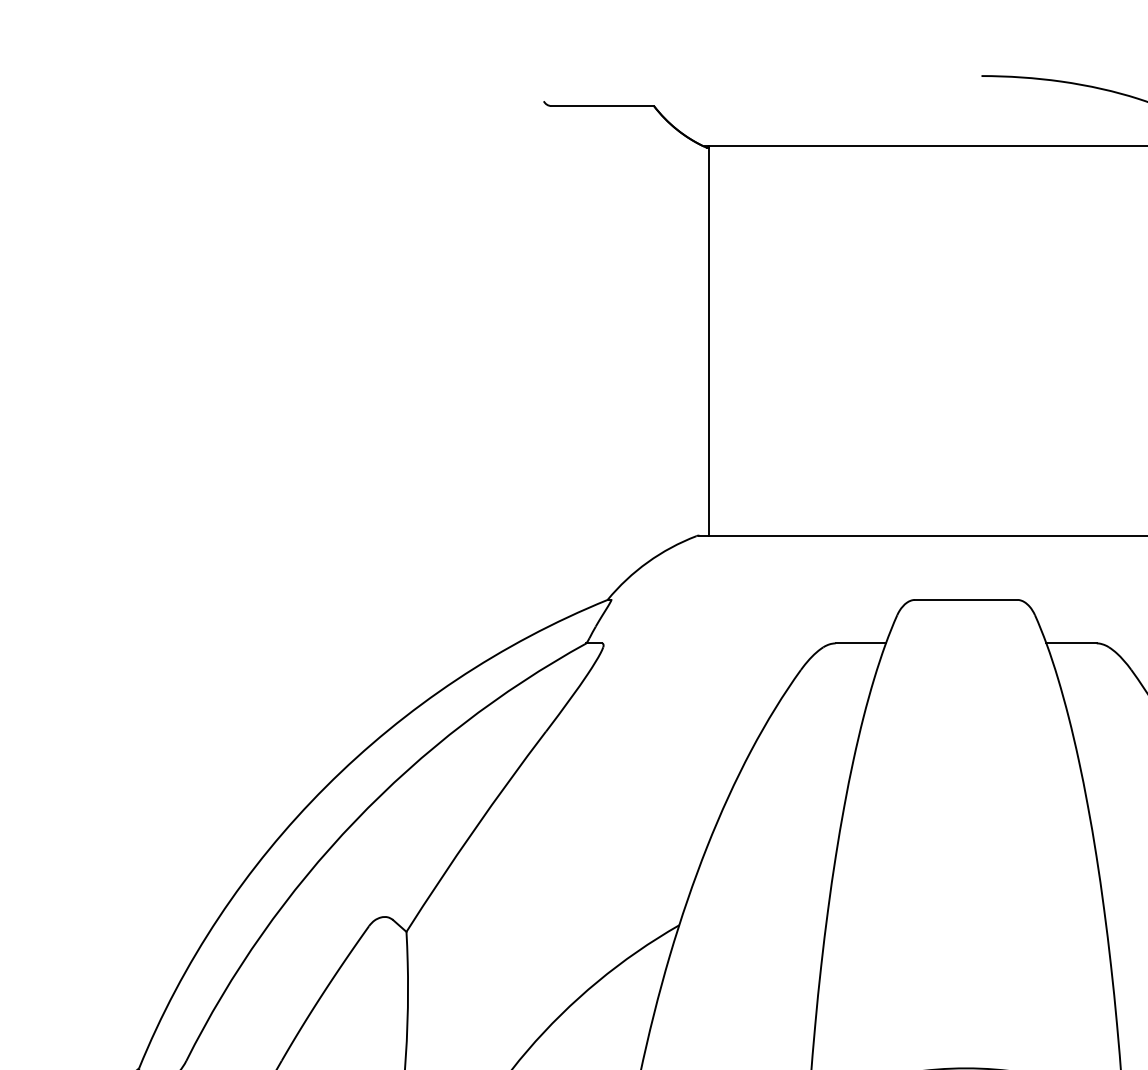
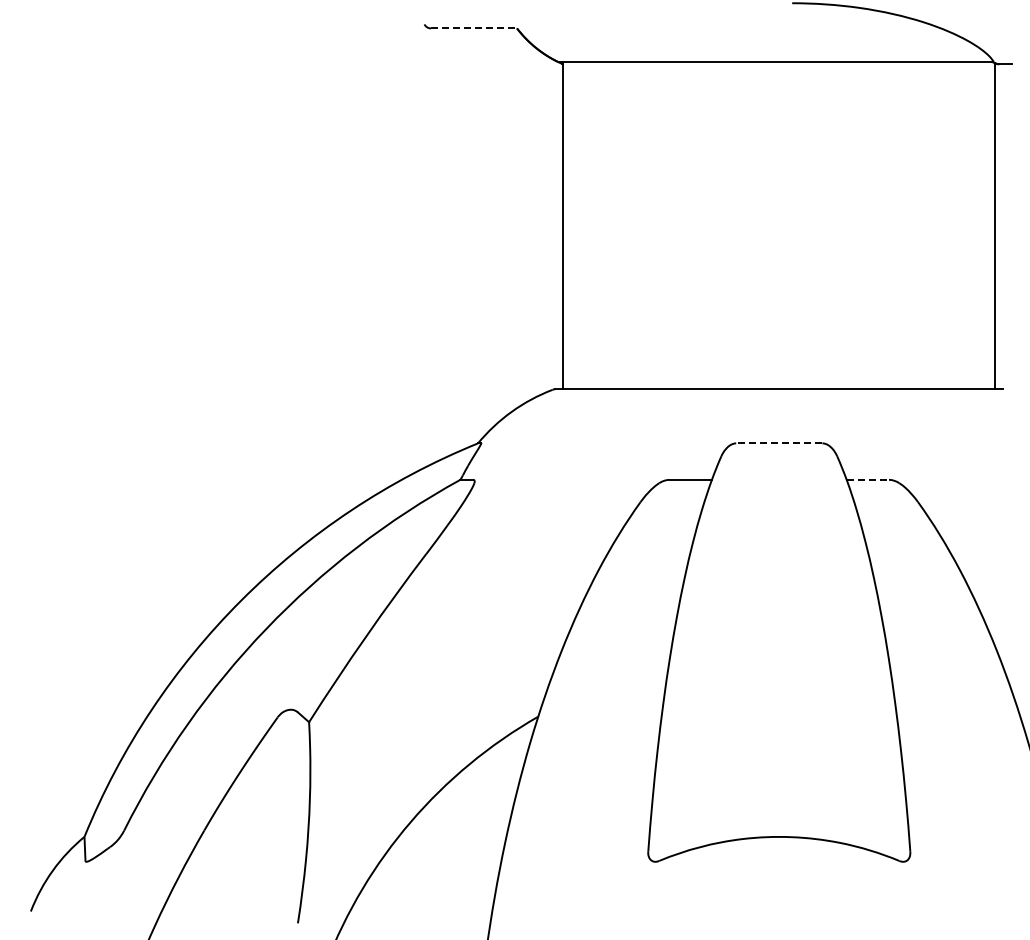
line: (602, 106) -> (473, 28), solid -> dashed
line: (965, 600) -> (778, 443), solid -> dashed
line: (1072, 642) -> (868, 479), solid -> dashed

